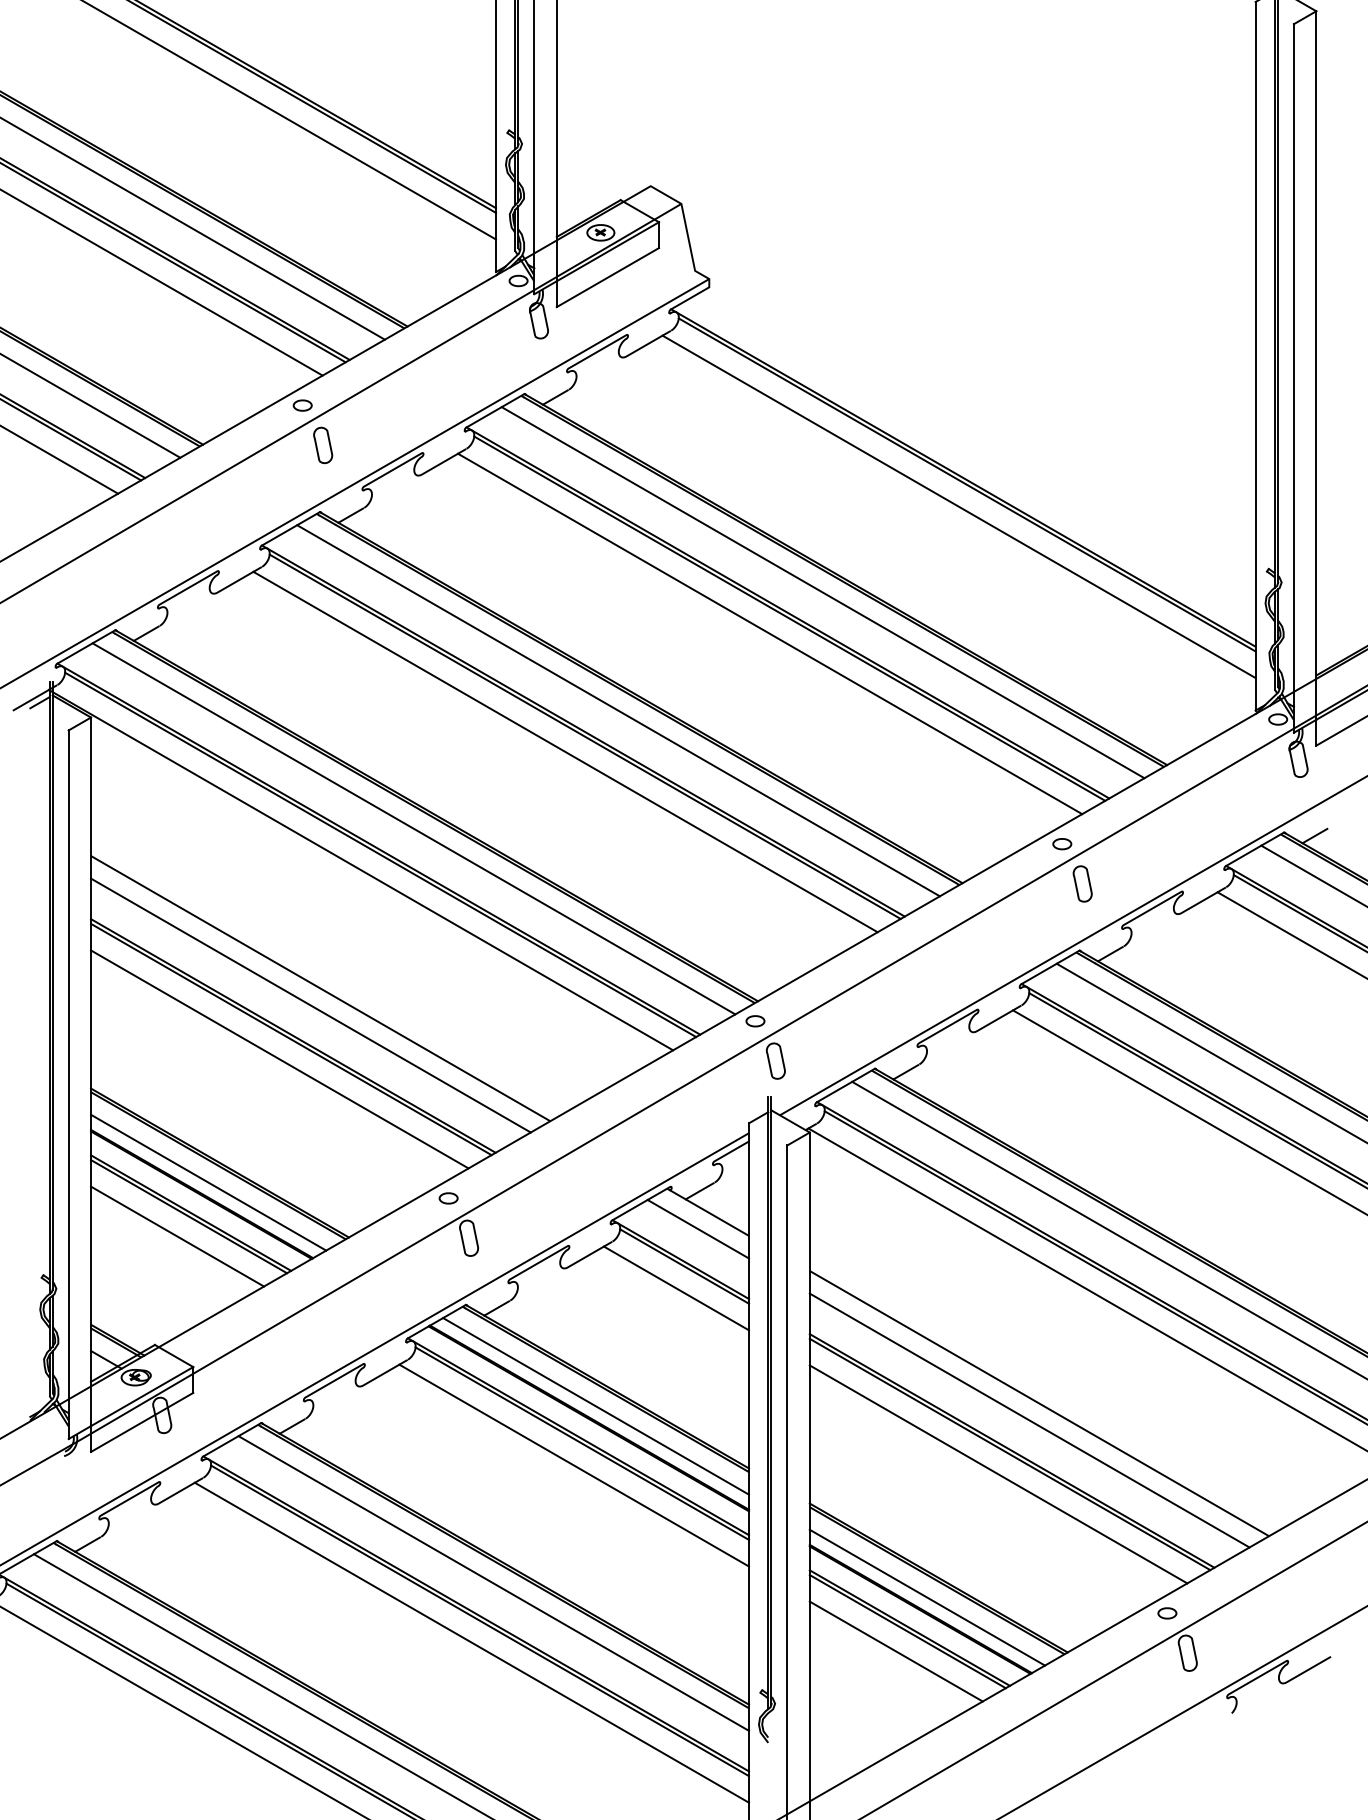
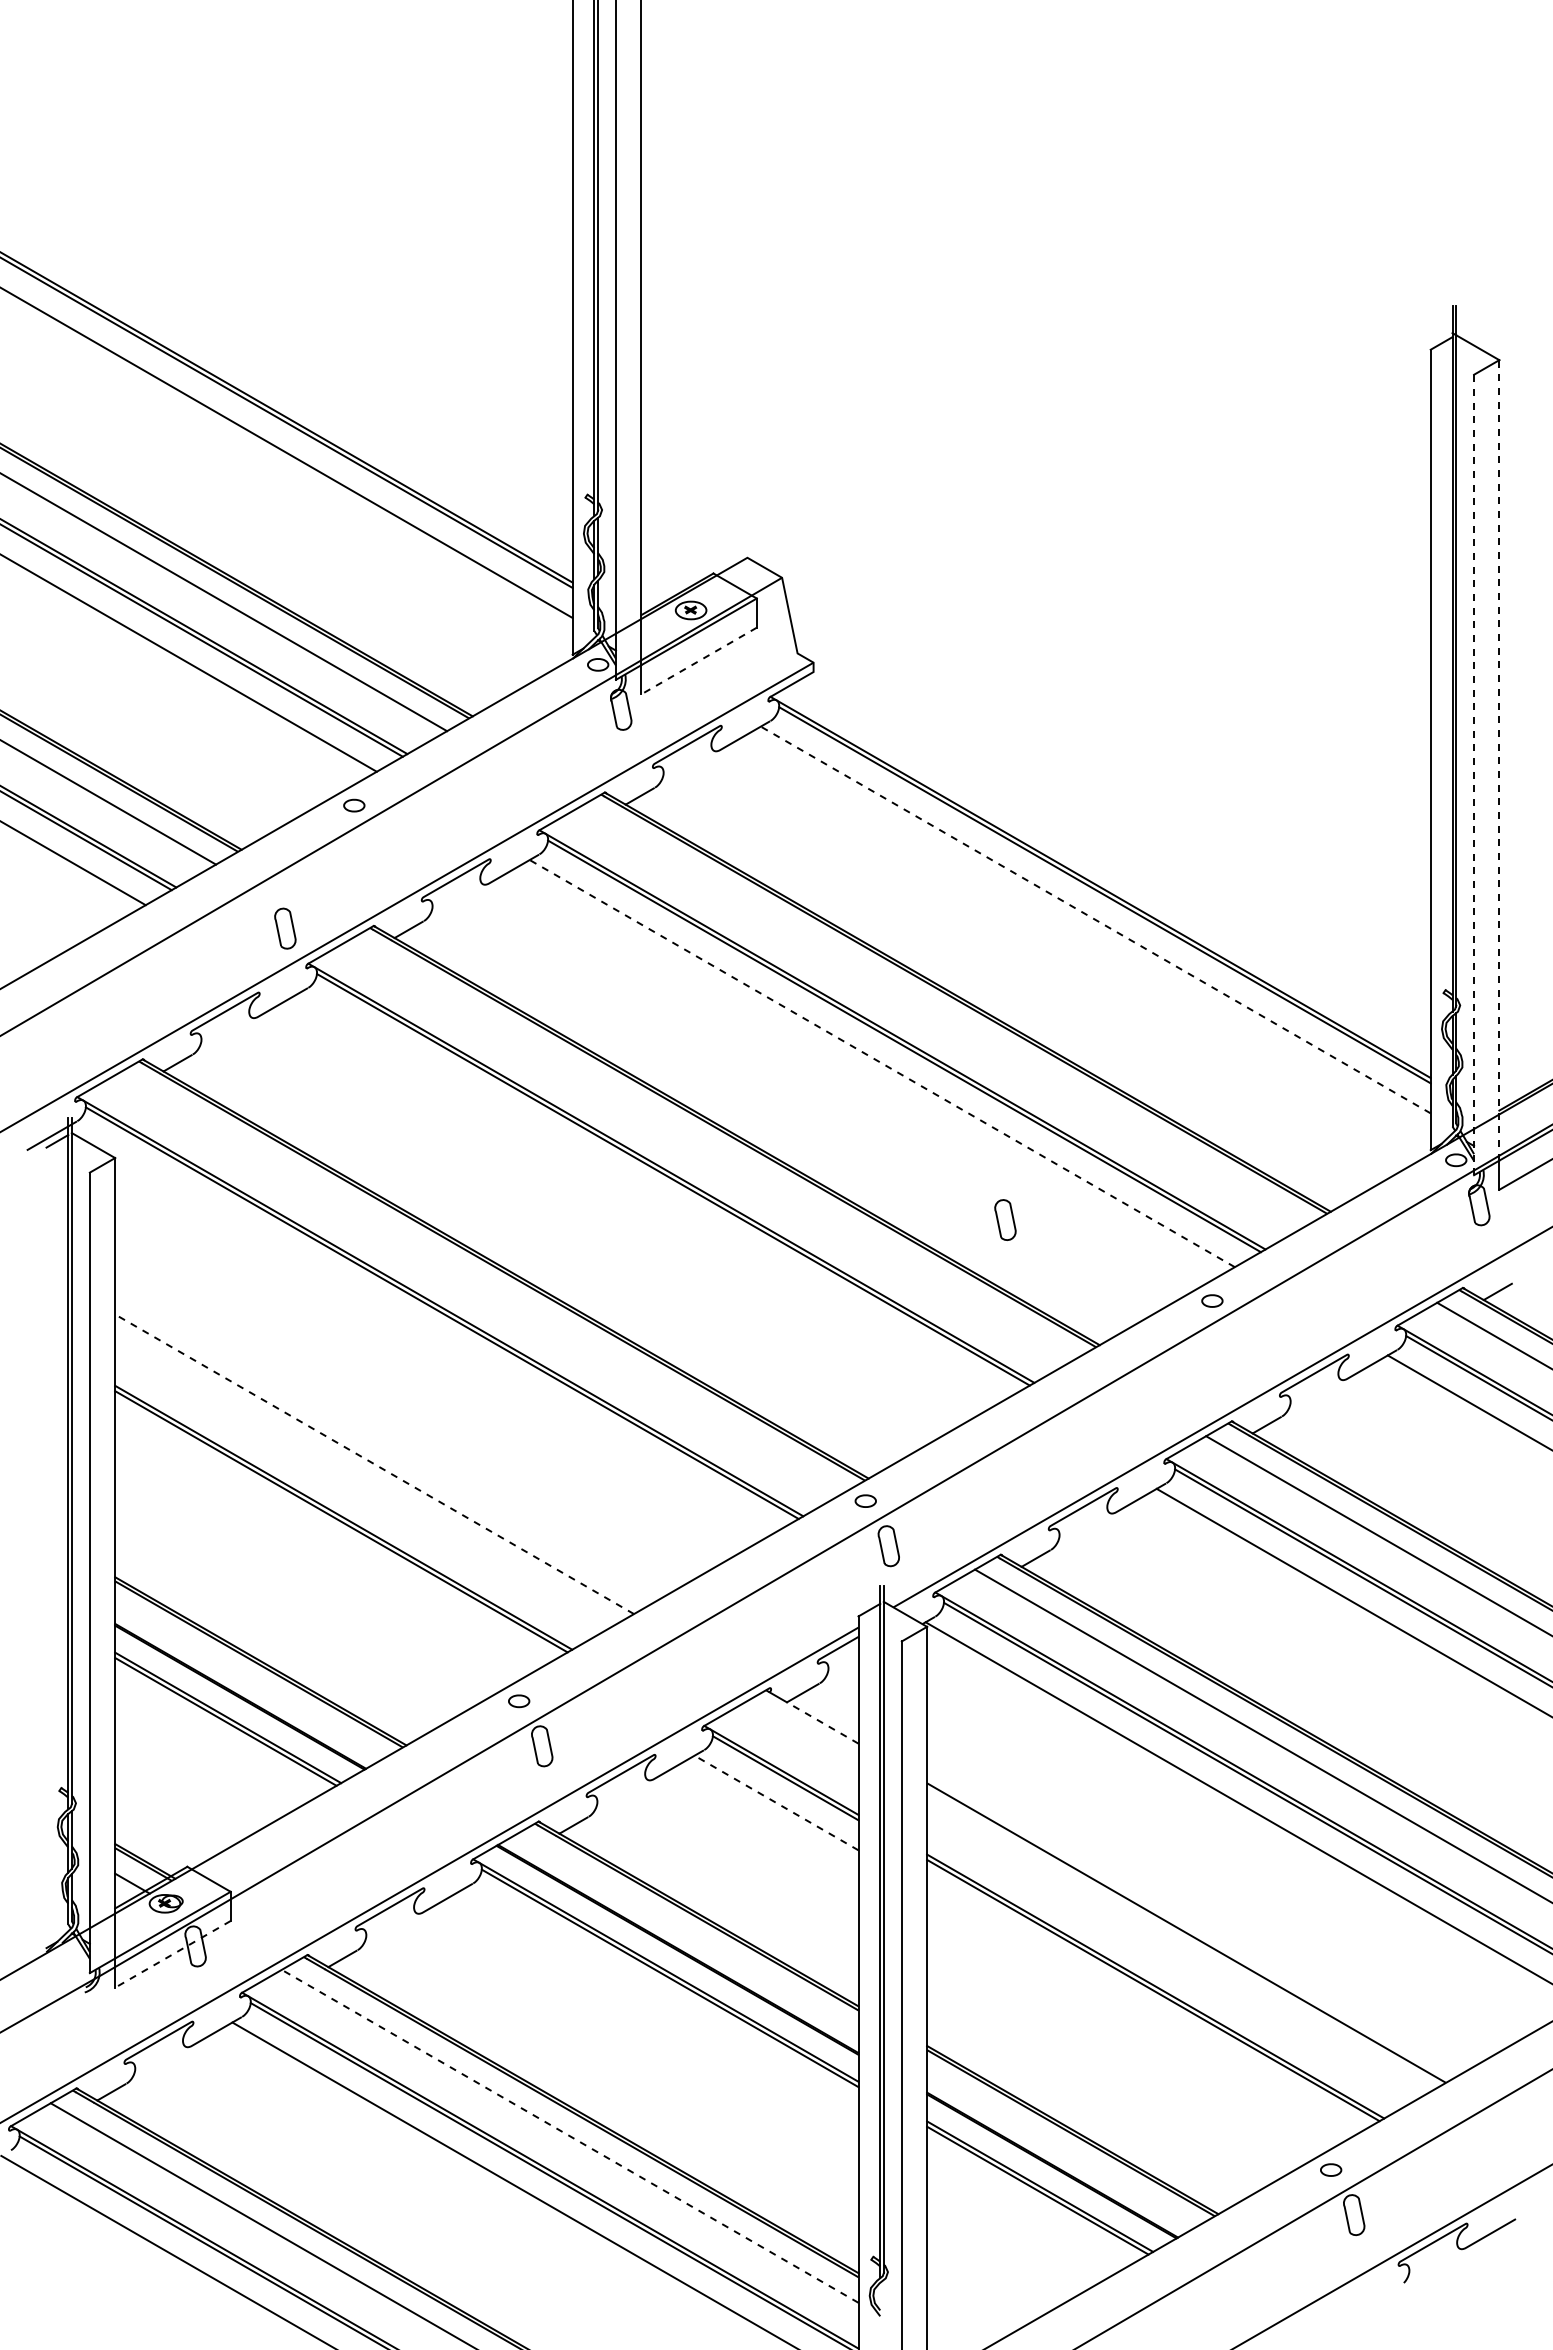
line: (608, 278) -> (699, 661), solid -> dashed
line: (1316, 364) -> (1499, 759), solid -> dashed
line: (1294, 378) -> (1474, 774), solid -> dashed
part: (323, 445) -> (285, 928), moved
line: (958, 507) -> (1095, 920), solid -> dashed
line: (823, 592) -> (942, 1016), removed
line: (769, 633) -> (881, 1063), solid -> dashed
line: (618, 710) -> (711, 1150), removed
line: (564, 751) -> (650, 1196), removed
line: (413, 828) -> (479, 1283), removed
line: (360, 870) -> (419, 1330), removed
part: (1082, 883) -> (1005, 1219), moved
line: (320, 988) -> (374, 1464), solid -> dashed
line: (310, 1004) -> (363, 1482), removed
line: (279, 1059) -> (328, 1544), removed
line: (208, 1182) -> (247, 1683), removed
line: (717, 1217) -> (822, 1722), solid -> dashed
line: (697, 1229) -> (800, 1736), removed
line: (177, 1235) -> (212, 1743), removed
line: (676, 1288) -> (776, 1803), solid -> dashed
line: (595, 1406) -> (685, 1936), removed
line: (1029, 1419) -> (1175, 1951), removed
line: (141, 1422) -> (172, 1954), solid -> dashed
line: (573, 1465) -> (660, 2003), removed
line: (998, 1473) -> (1140, 2012), removed
line: (494, 1583) -> (570, 2136), solid -> dashed
line: (926, 1597) -> (1059, 2152), removed
line: (895, 1650) -> (1024, 2212), removed

